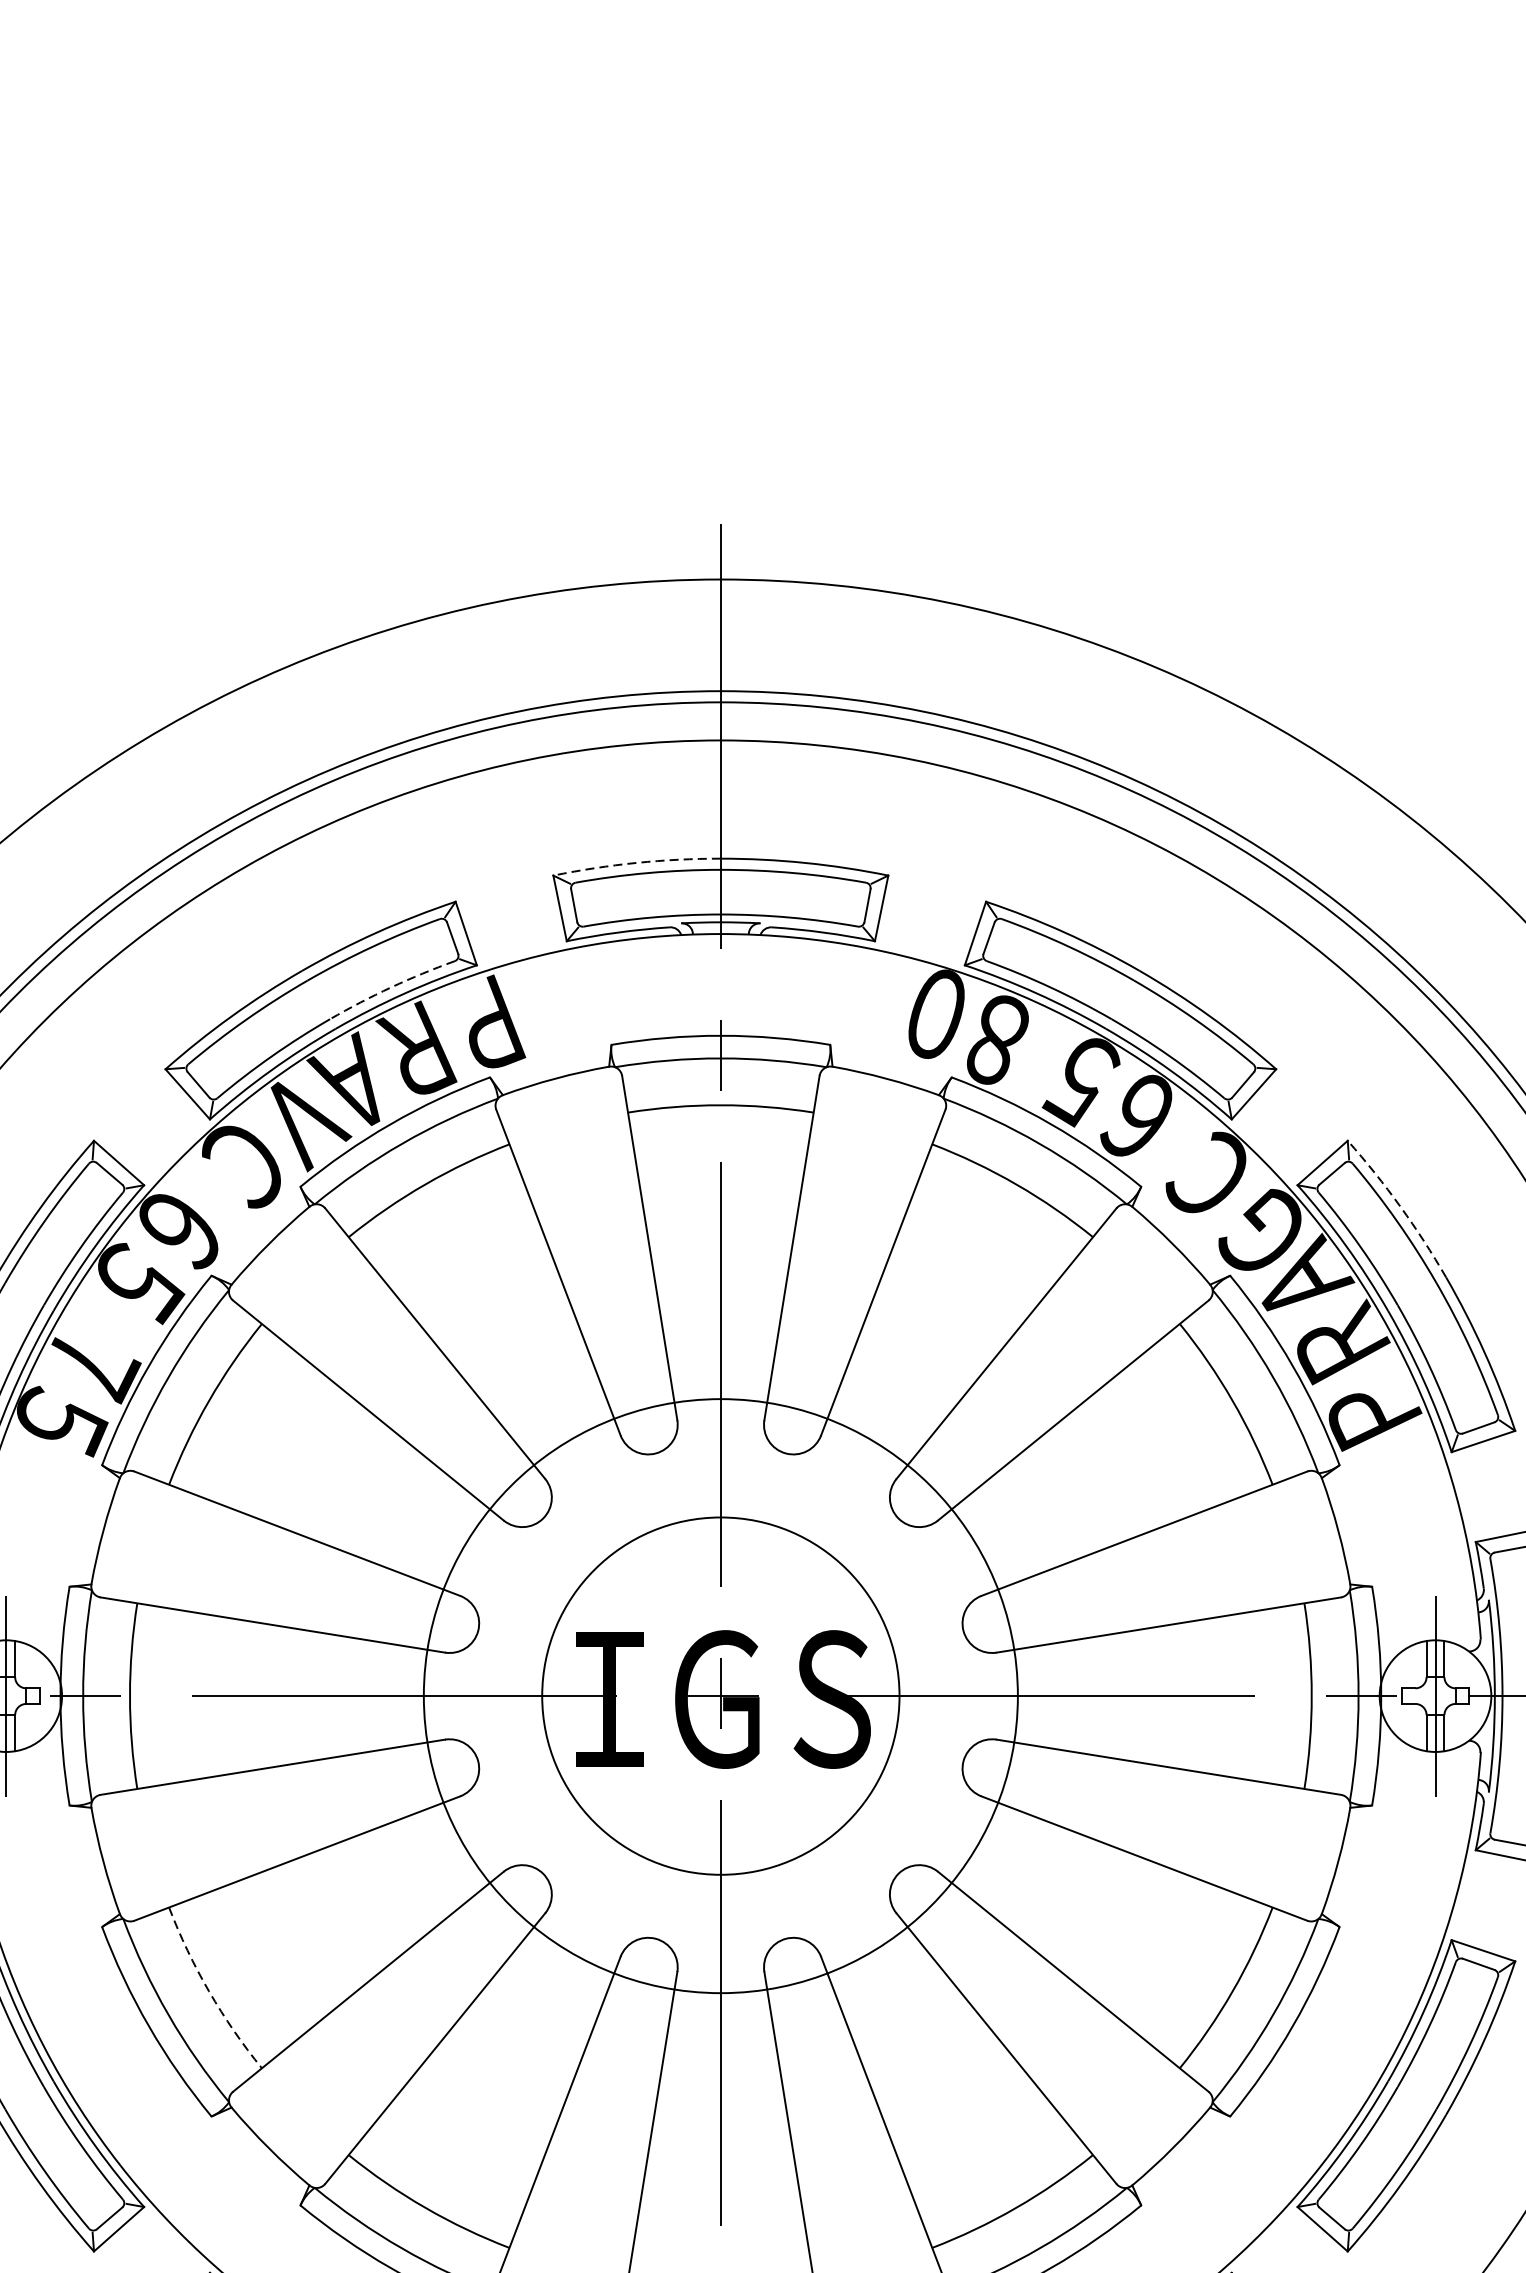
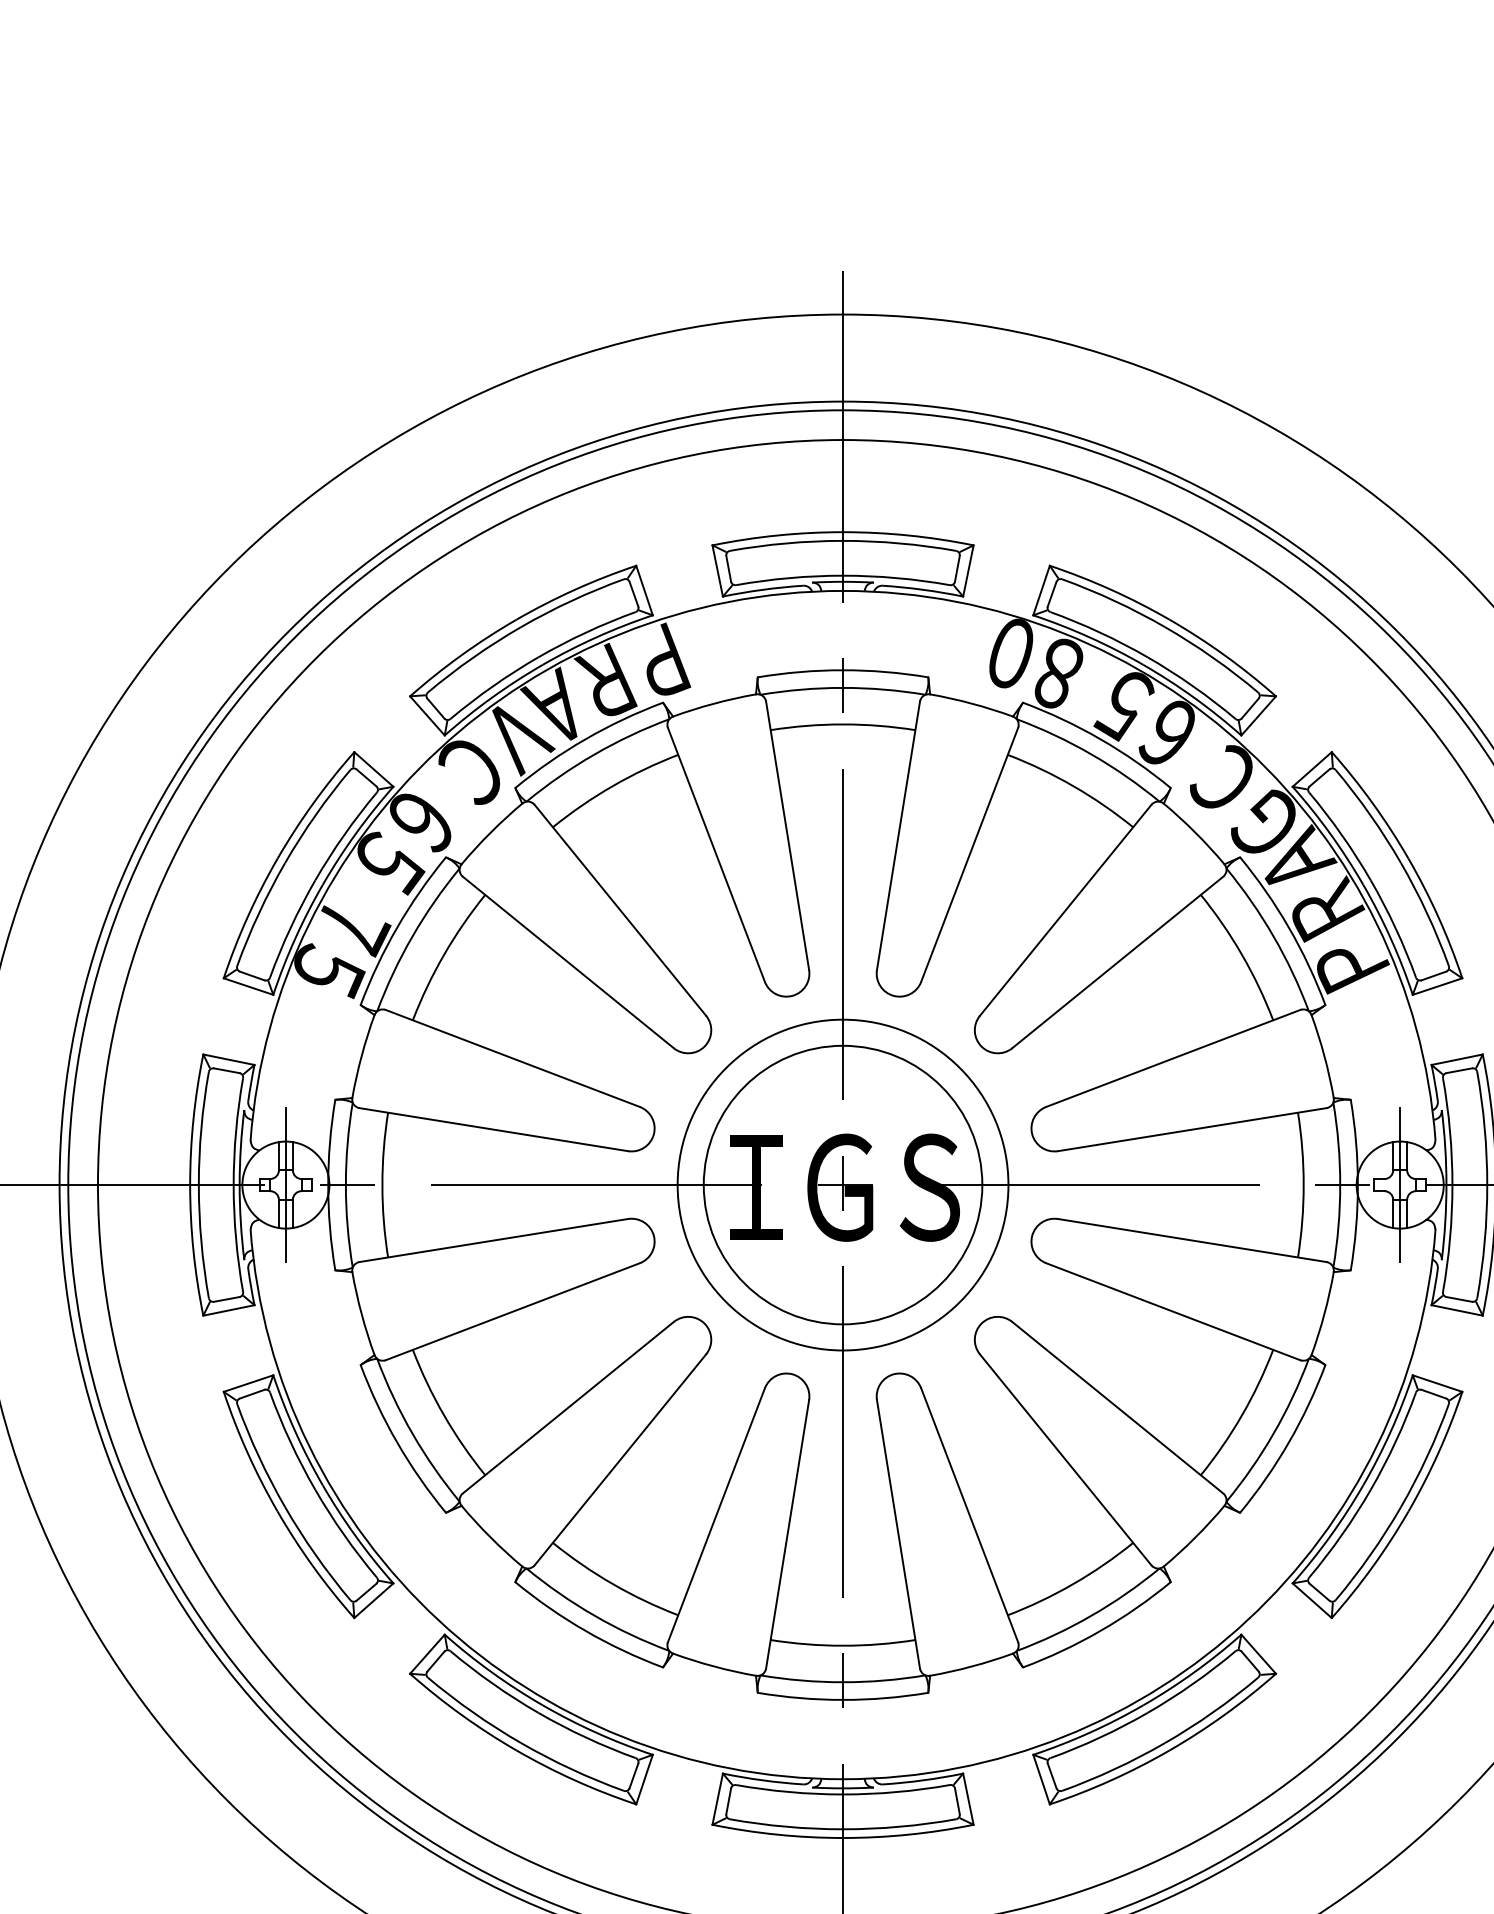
arc: (636, 862) -> (777, 535), dashed -> solid
arc: (391, 987) -> (586, 632), dashed -> solid
arc: (1399, 1206) -> (1372, 803), dashed -> solid
circle: (720, 1695) -> (842, 1184), size x0.71
arc: (209, 1991) -> (444, 1415), dashed -> solid

